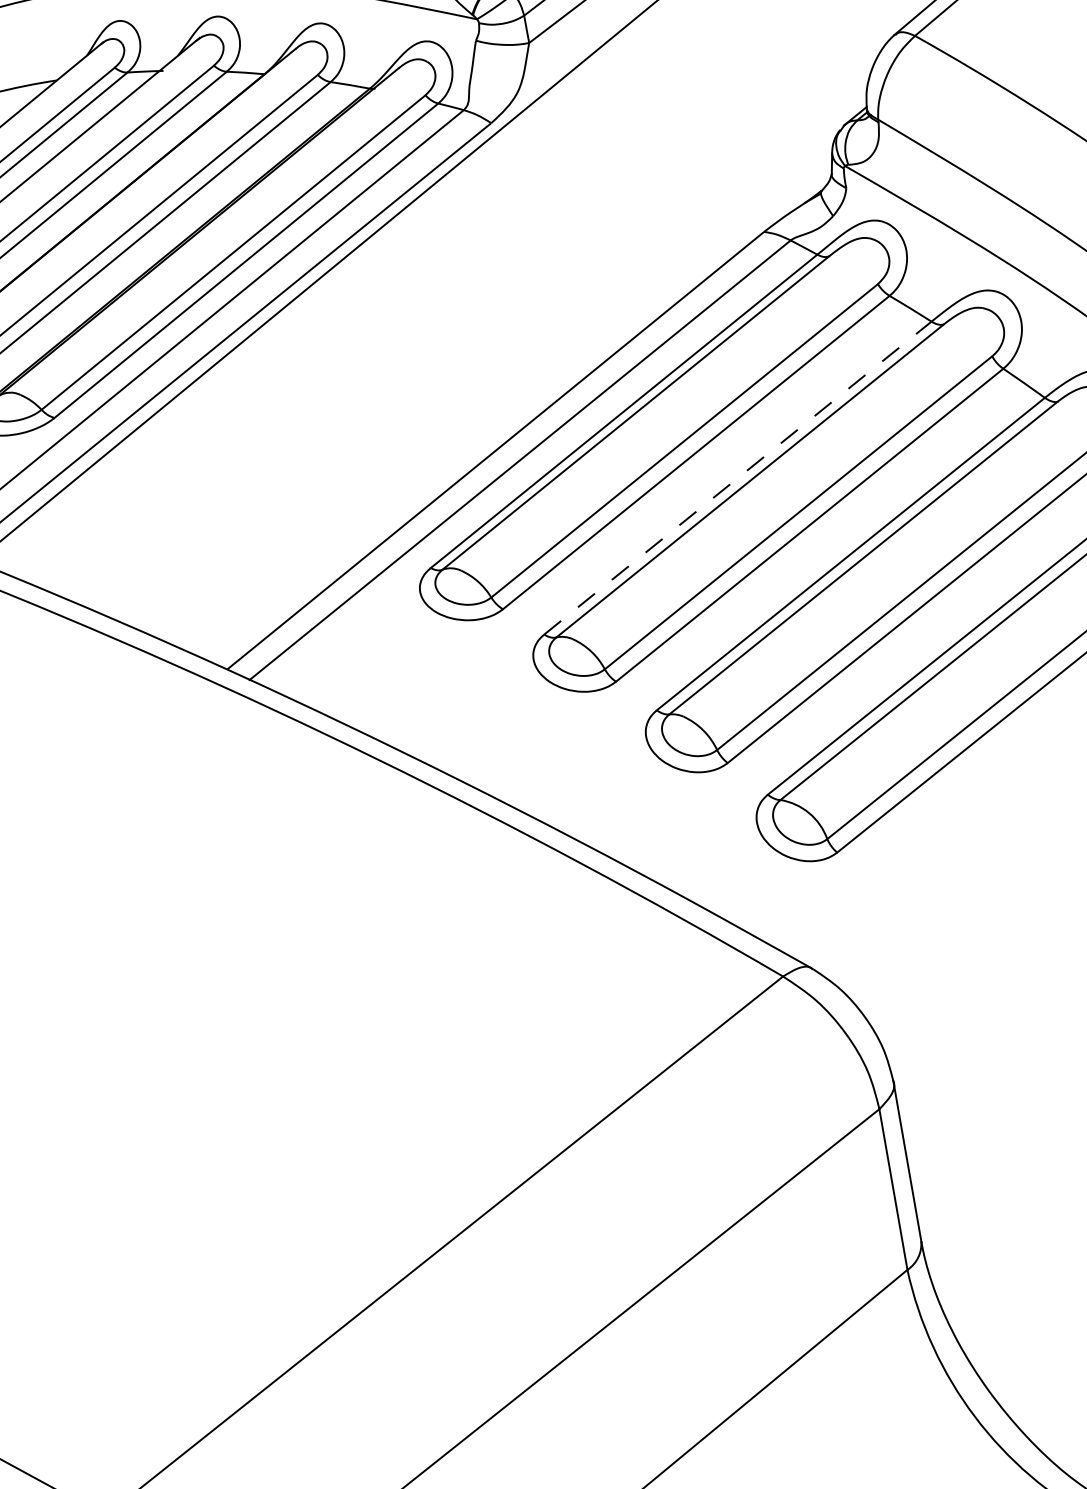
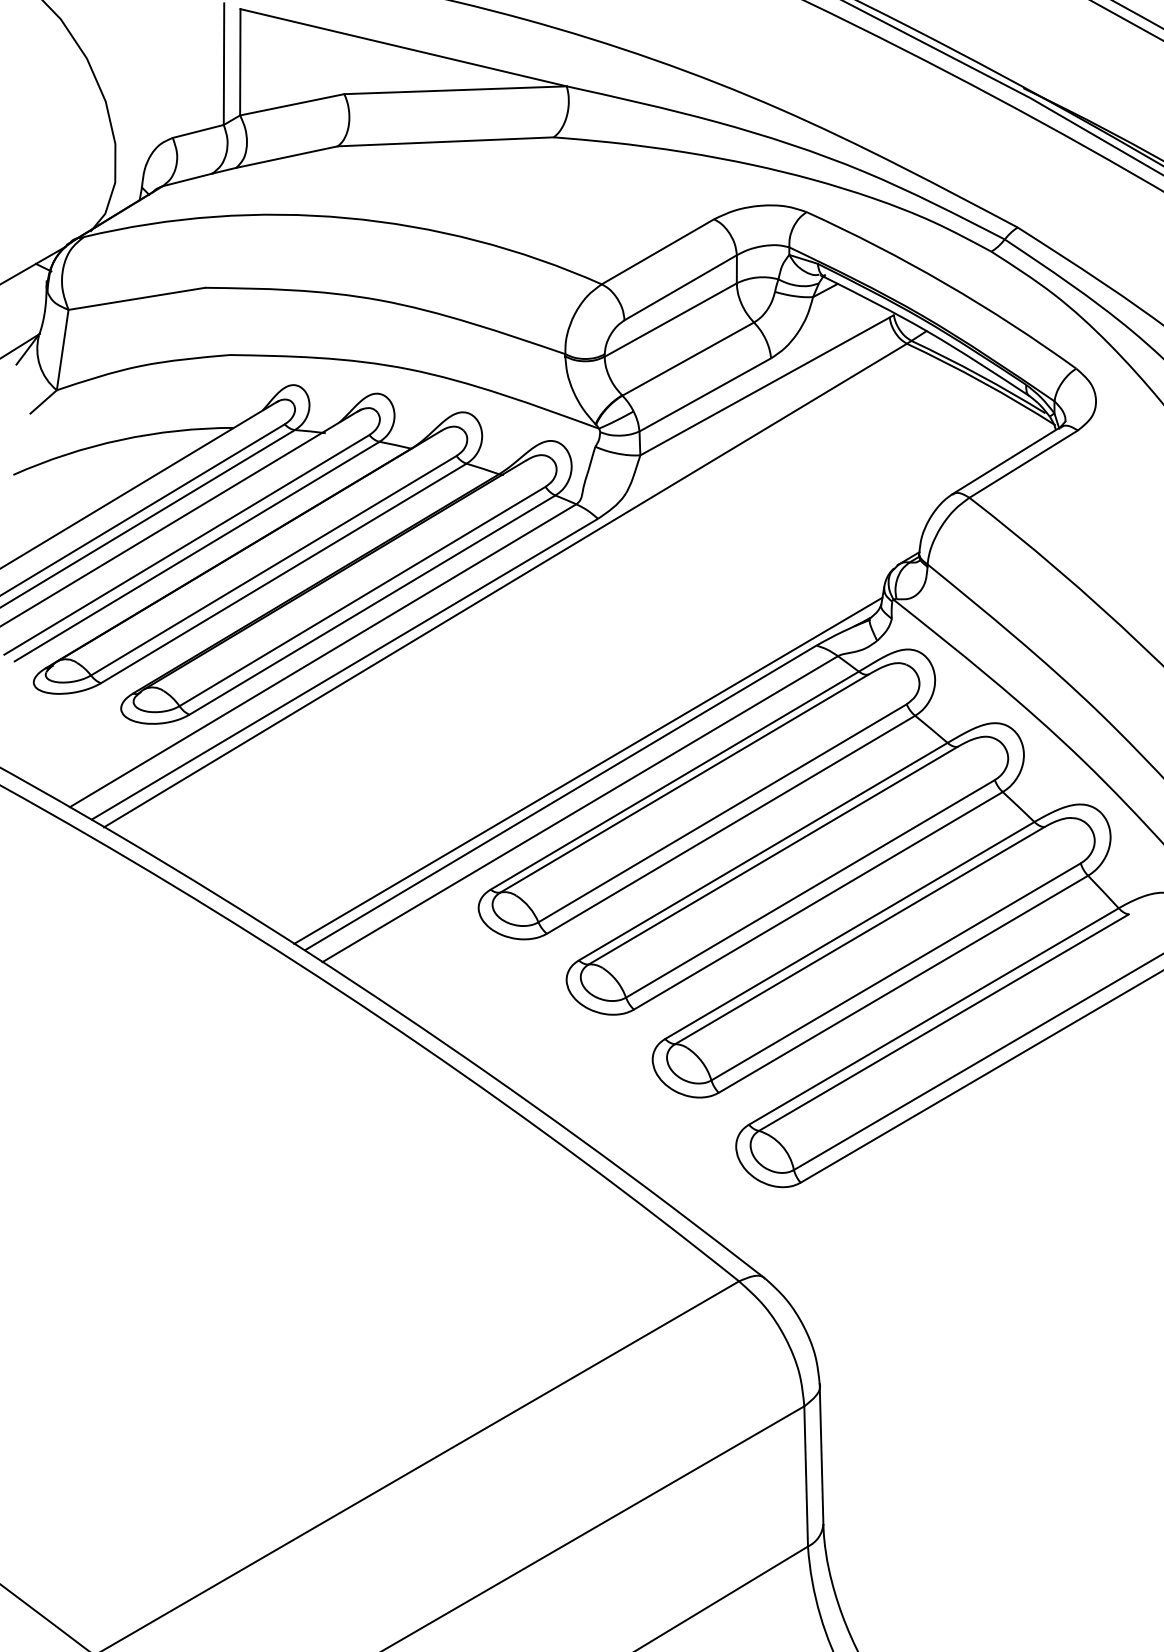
line: (523, 414) -> (588, 770), added
line: (738, 477) -> (763, 851), dashed -> solid

